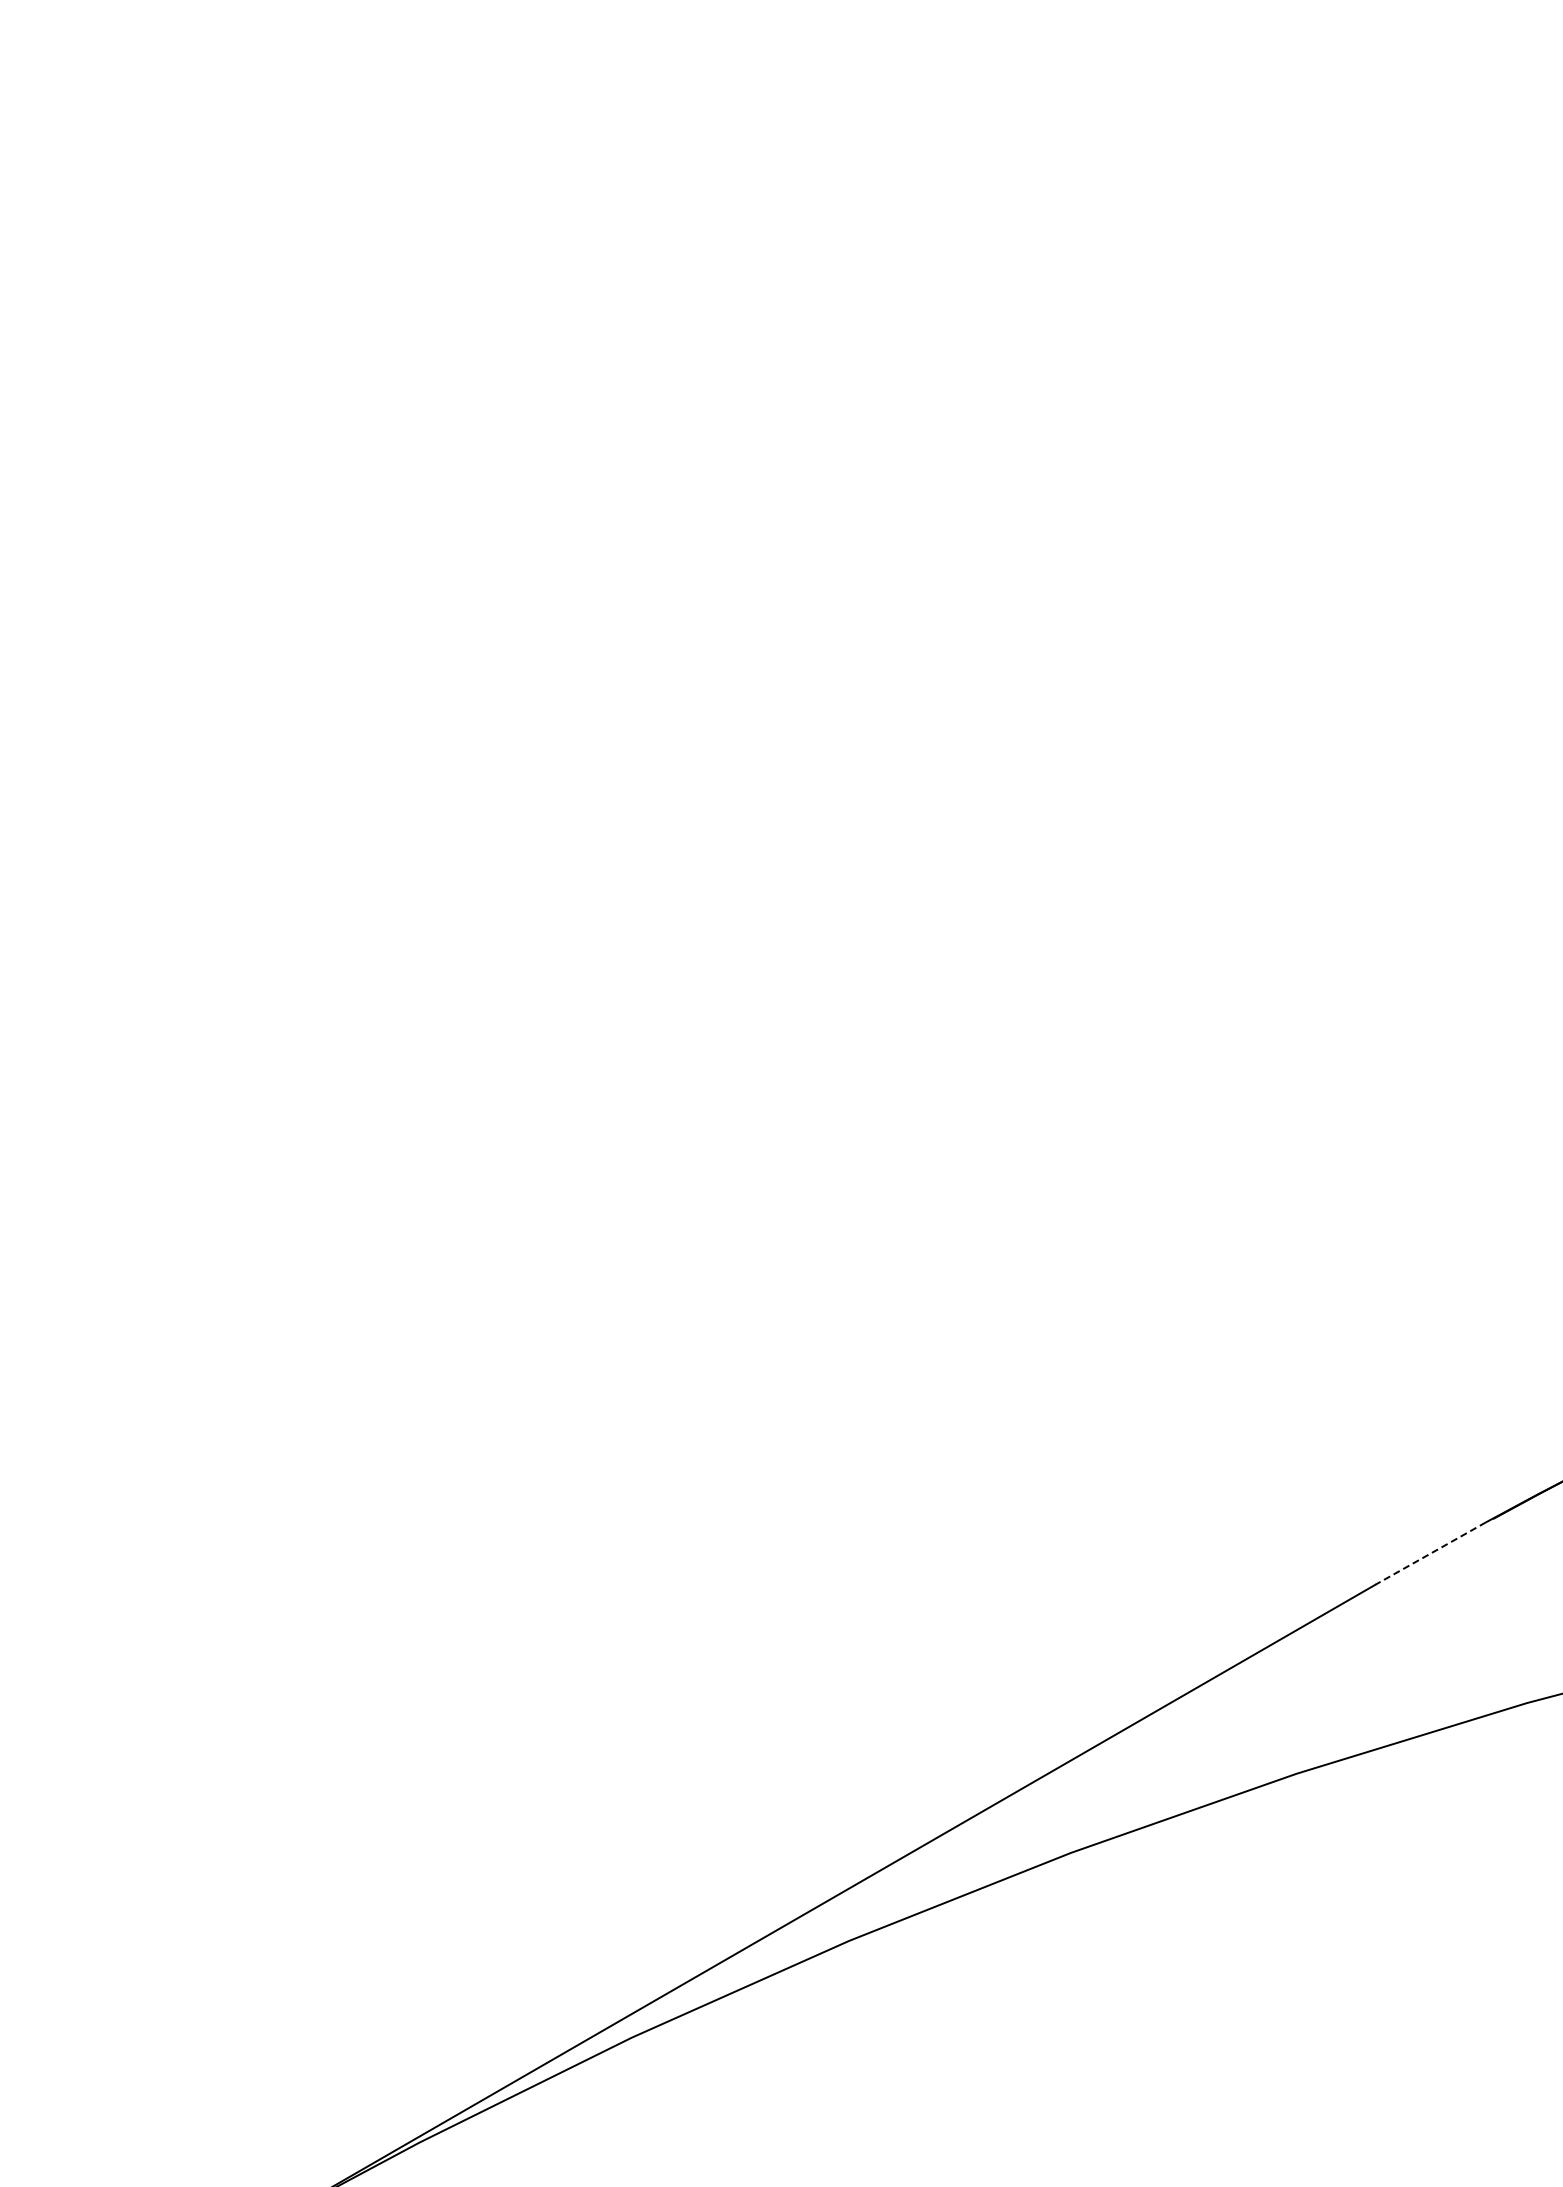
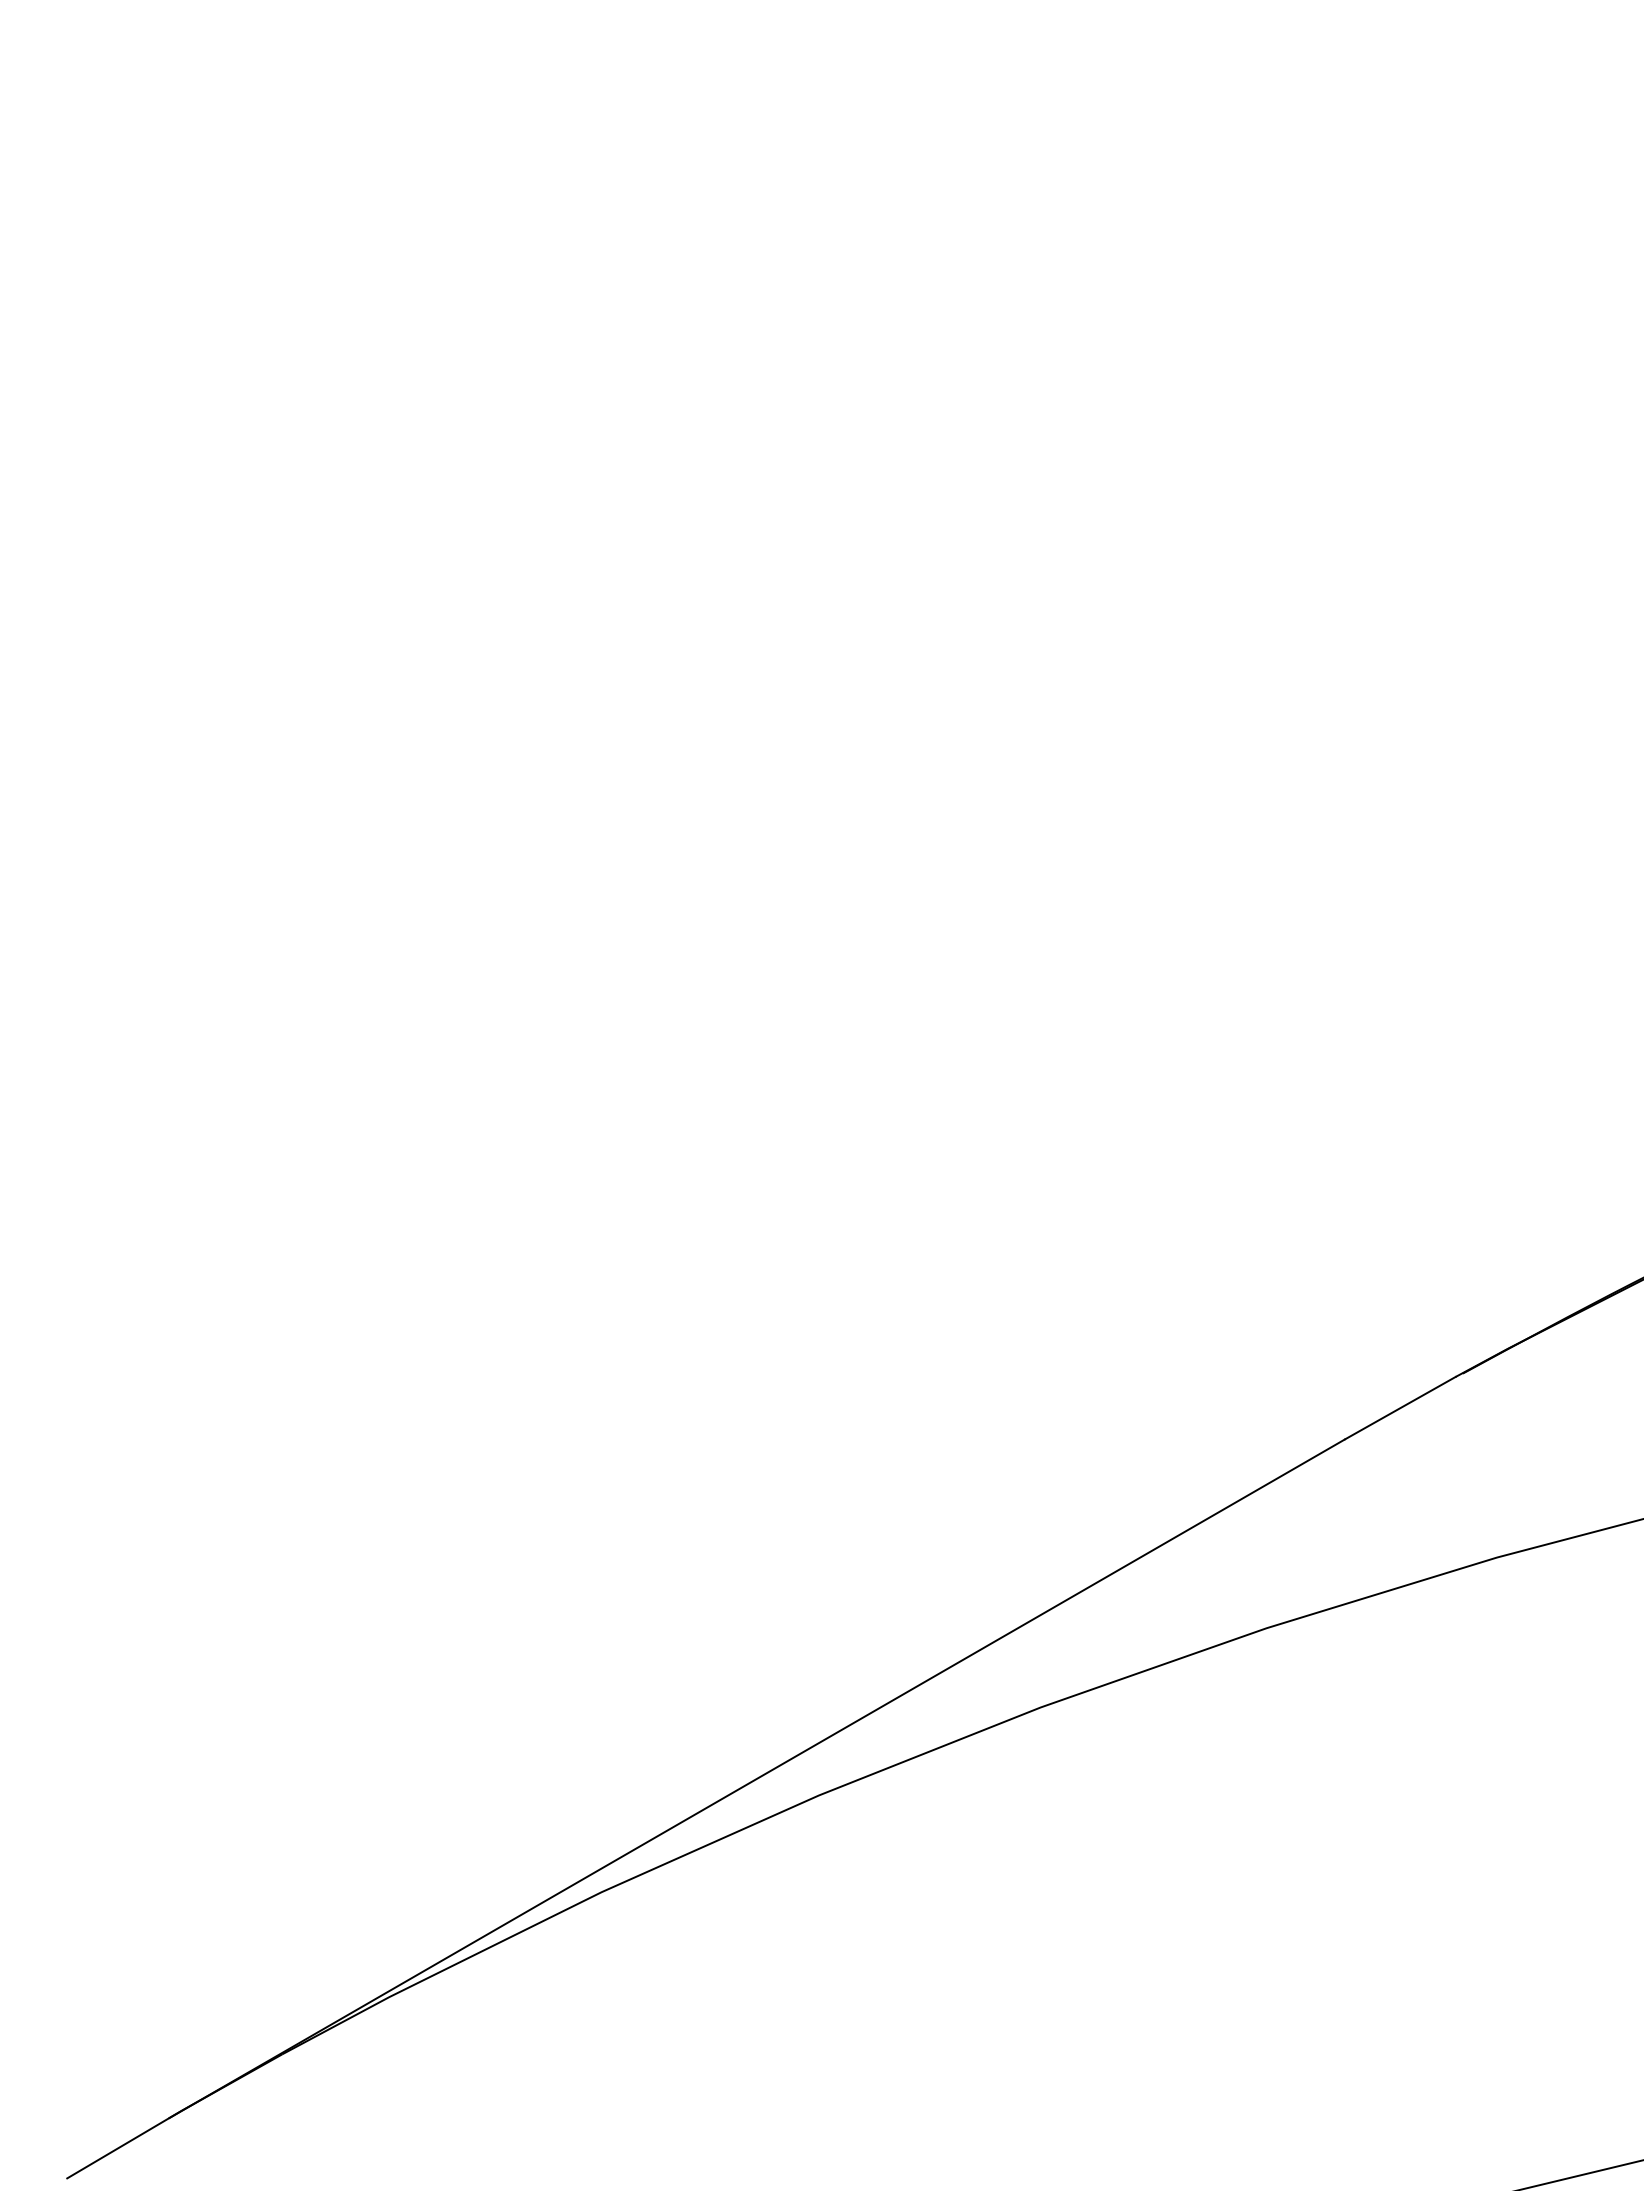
line: (1430, 1553) -> (1400, 1408), dashed -> solid

